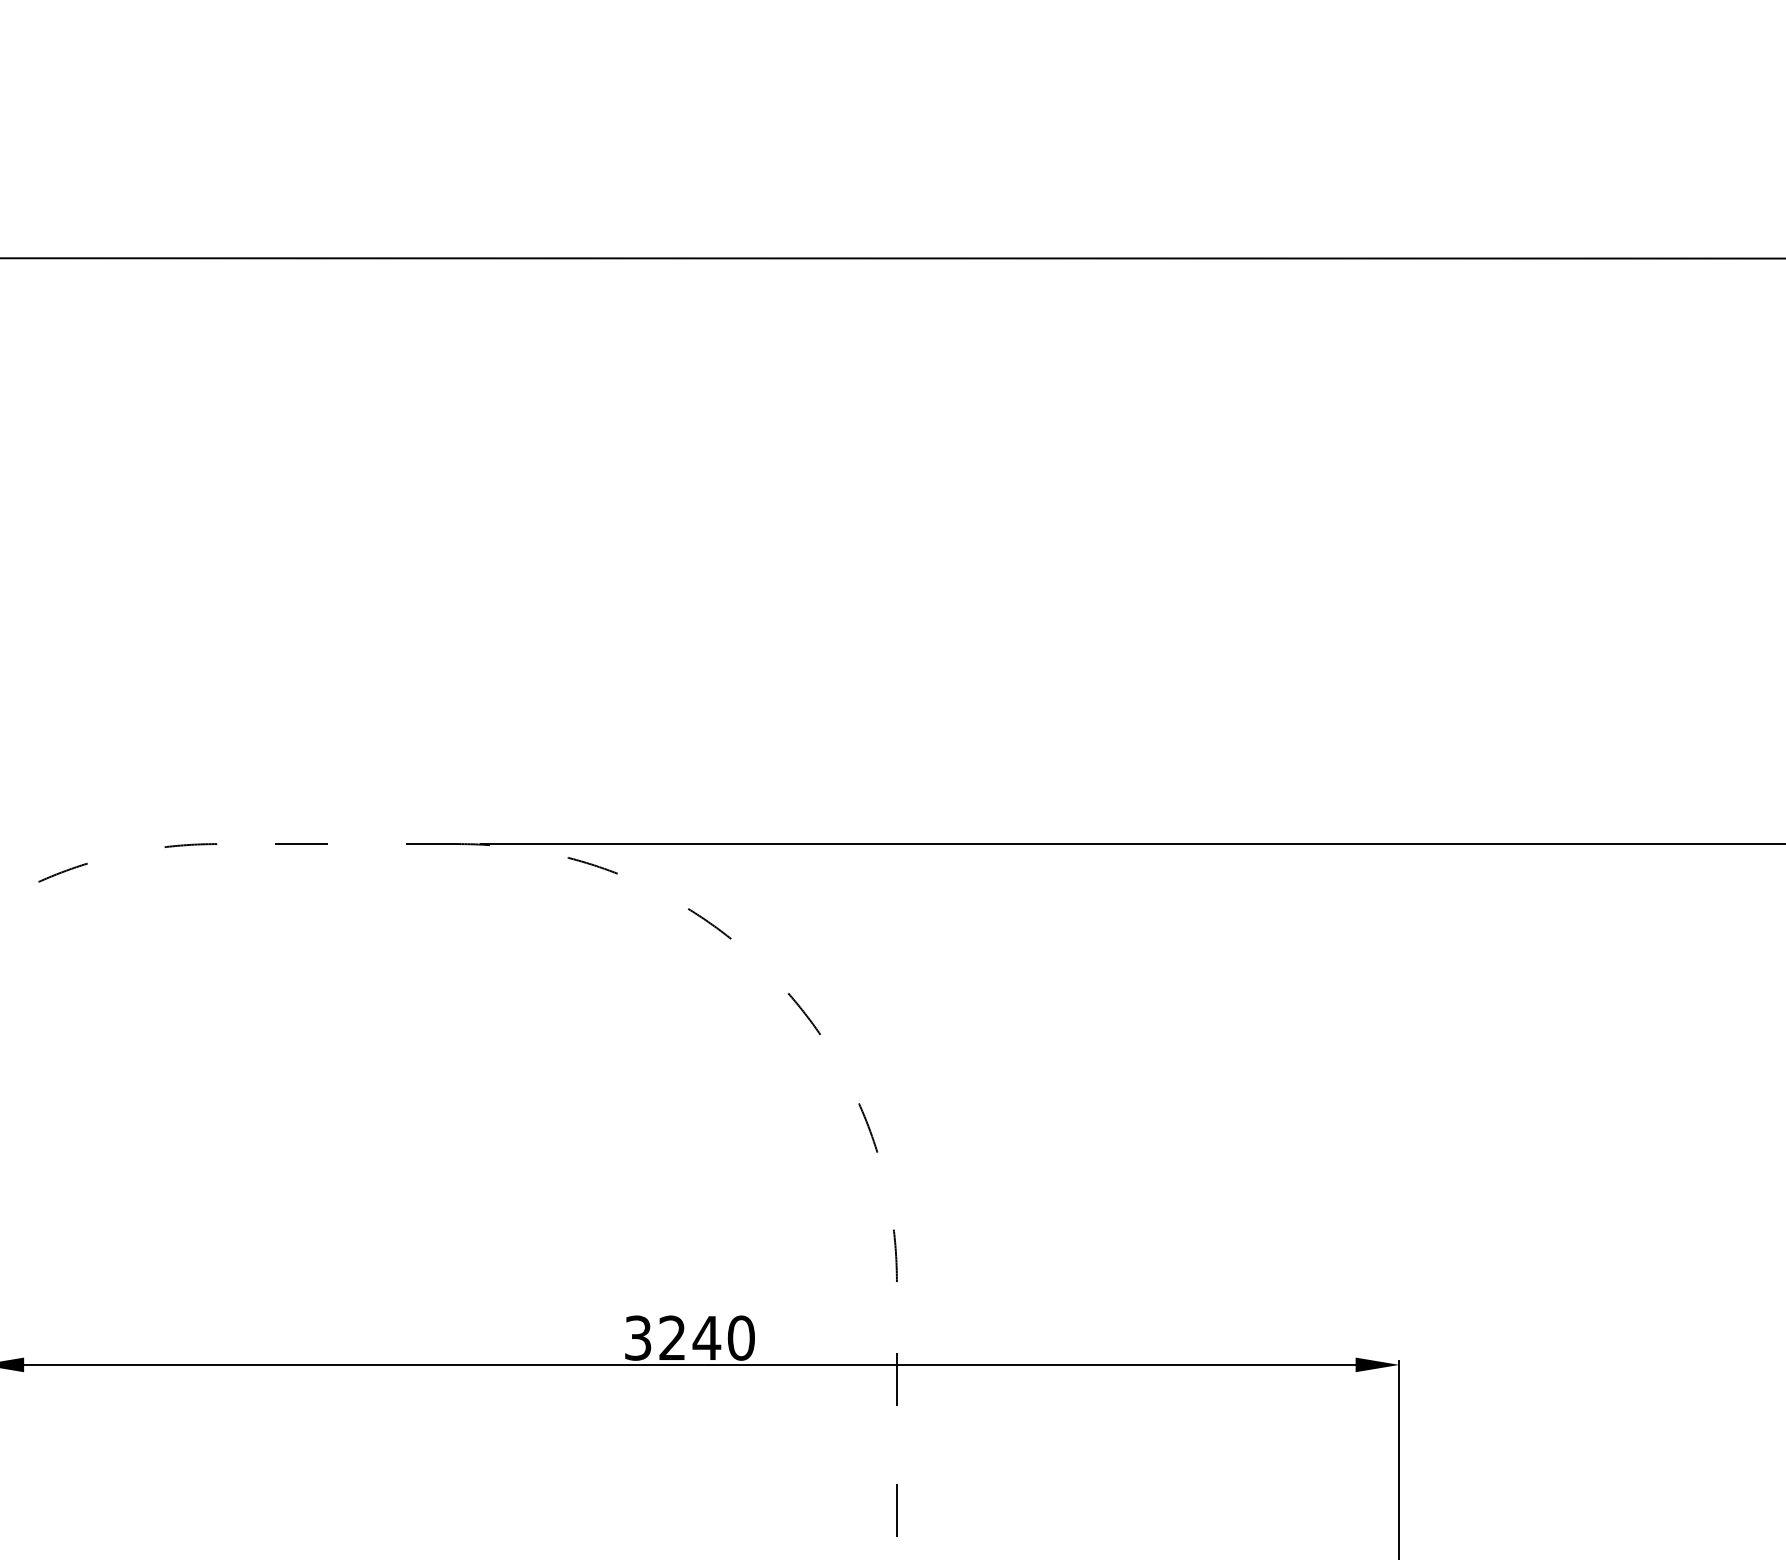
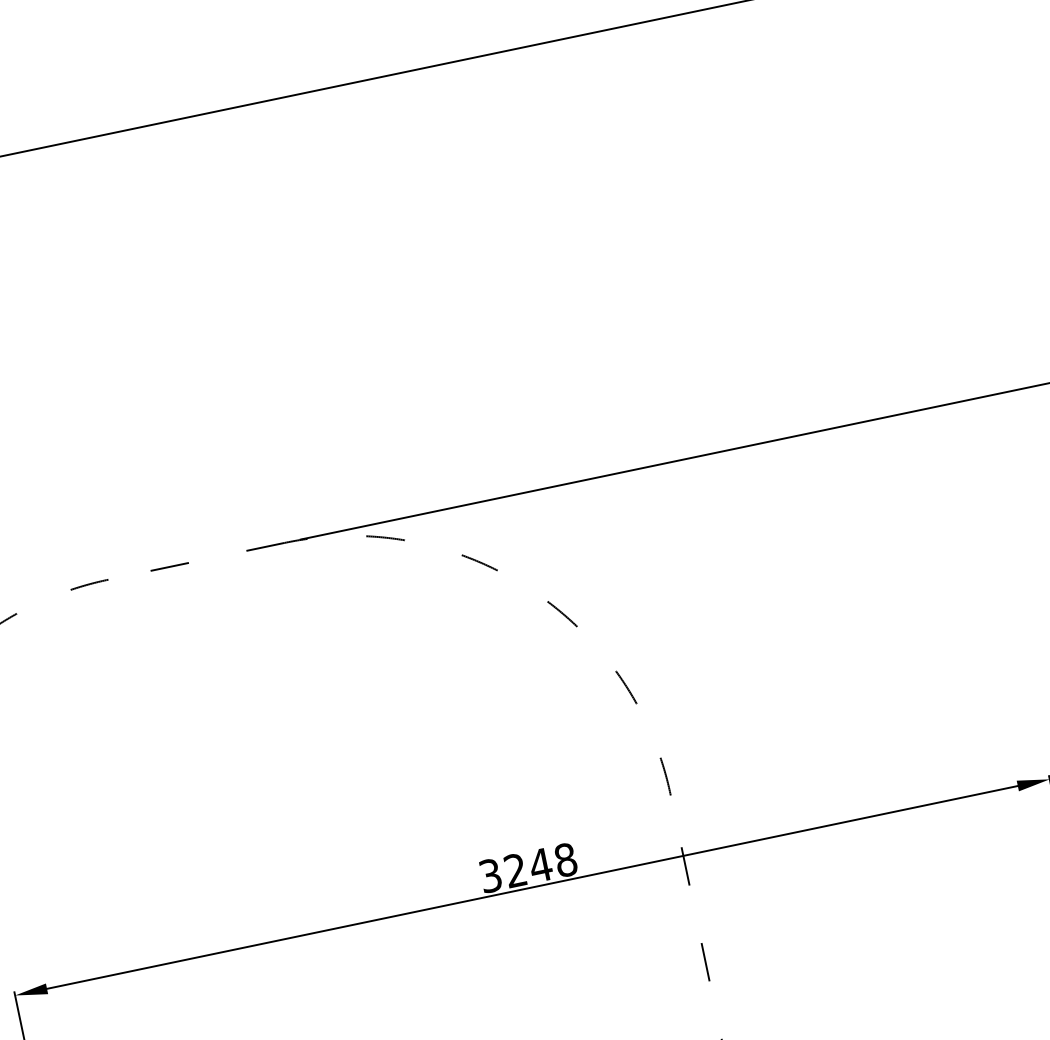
text: (740, 1337) -> (565, 859), 3240 -> 3248

